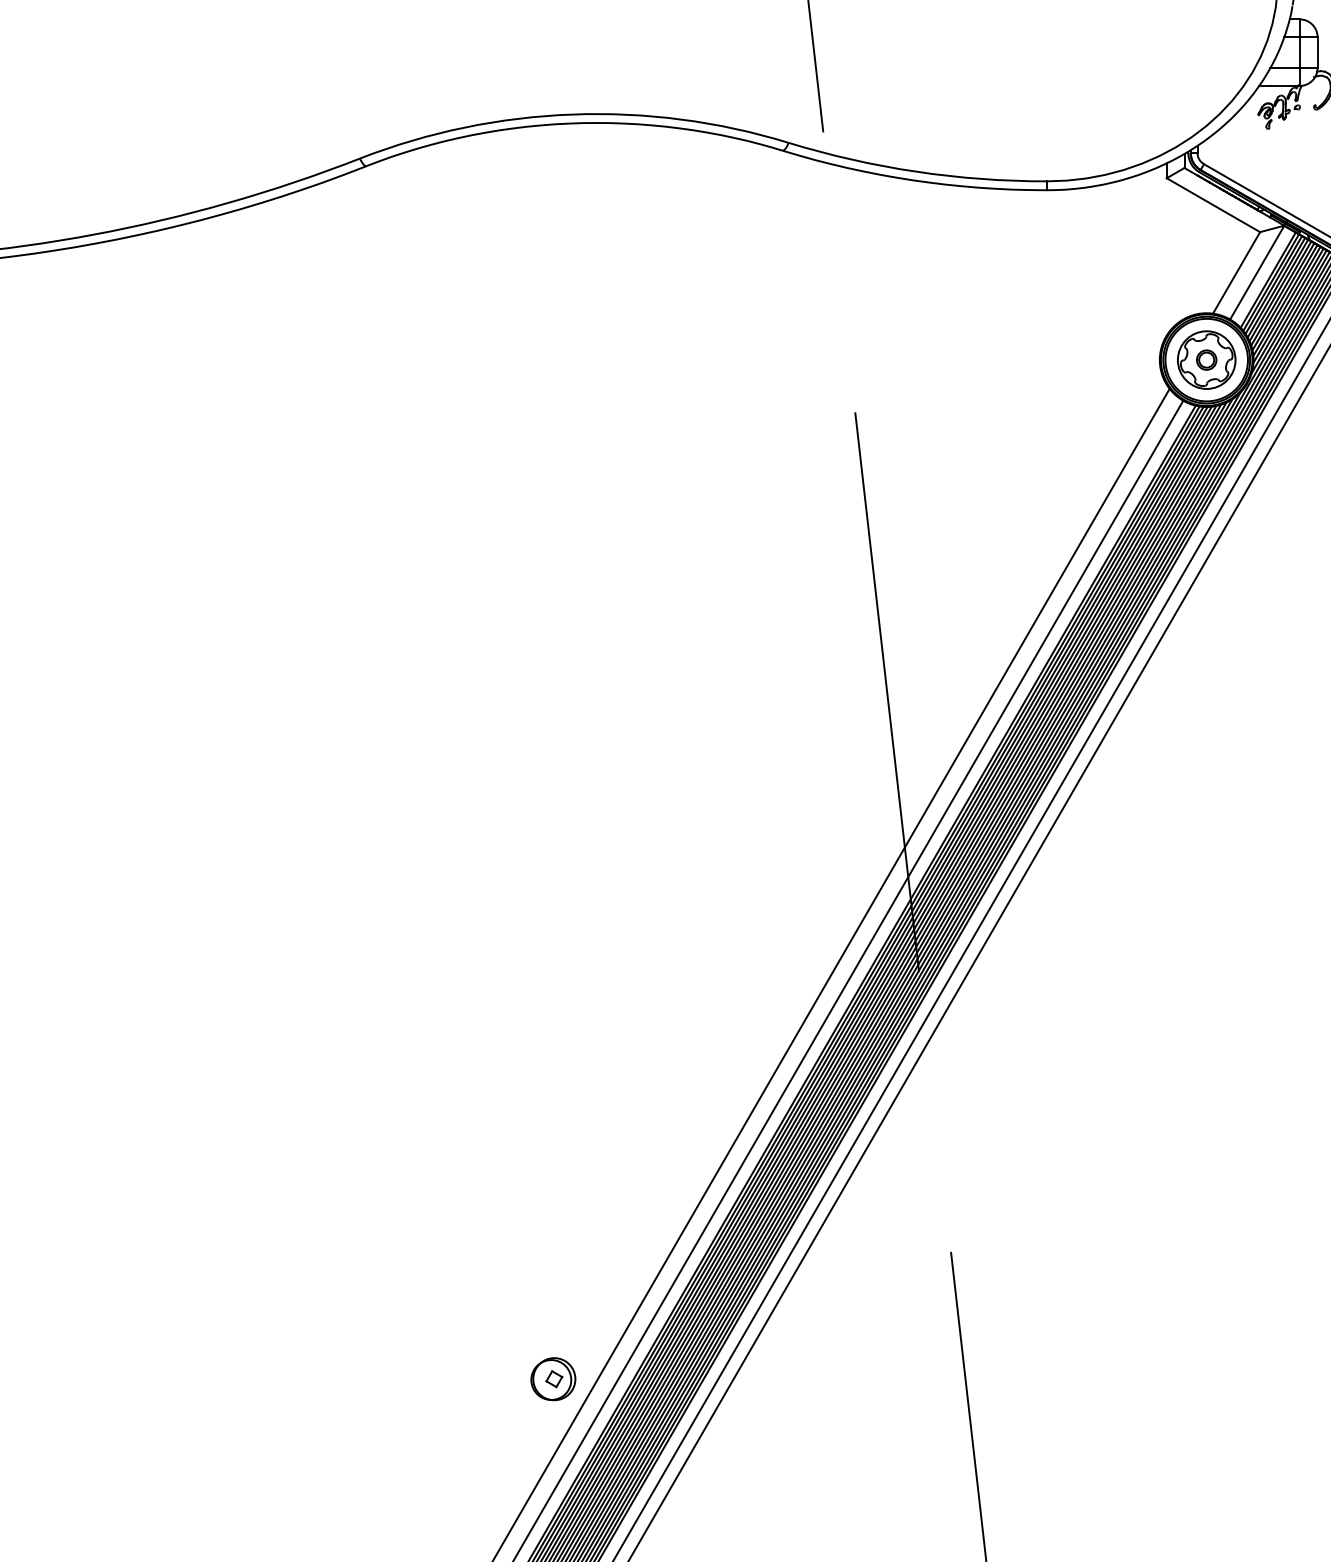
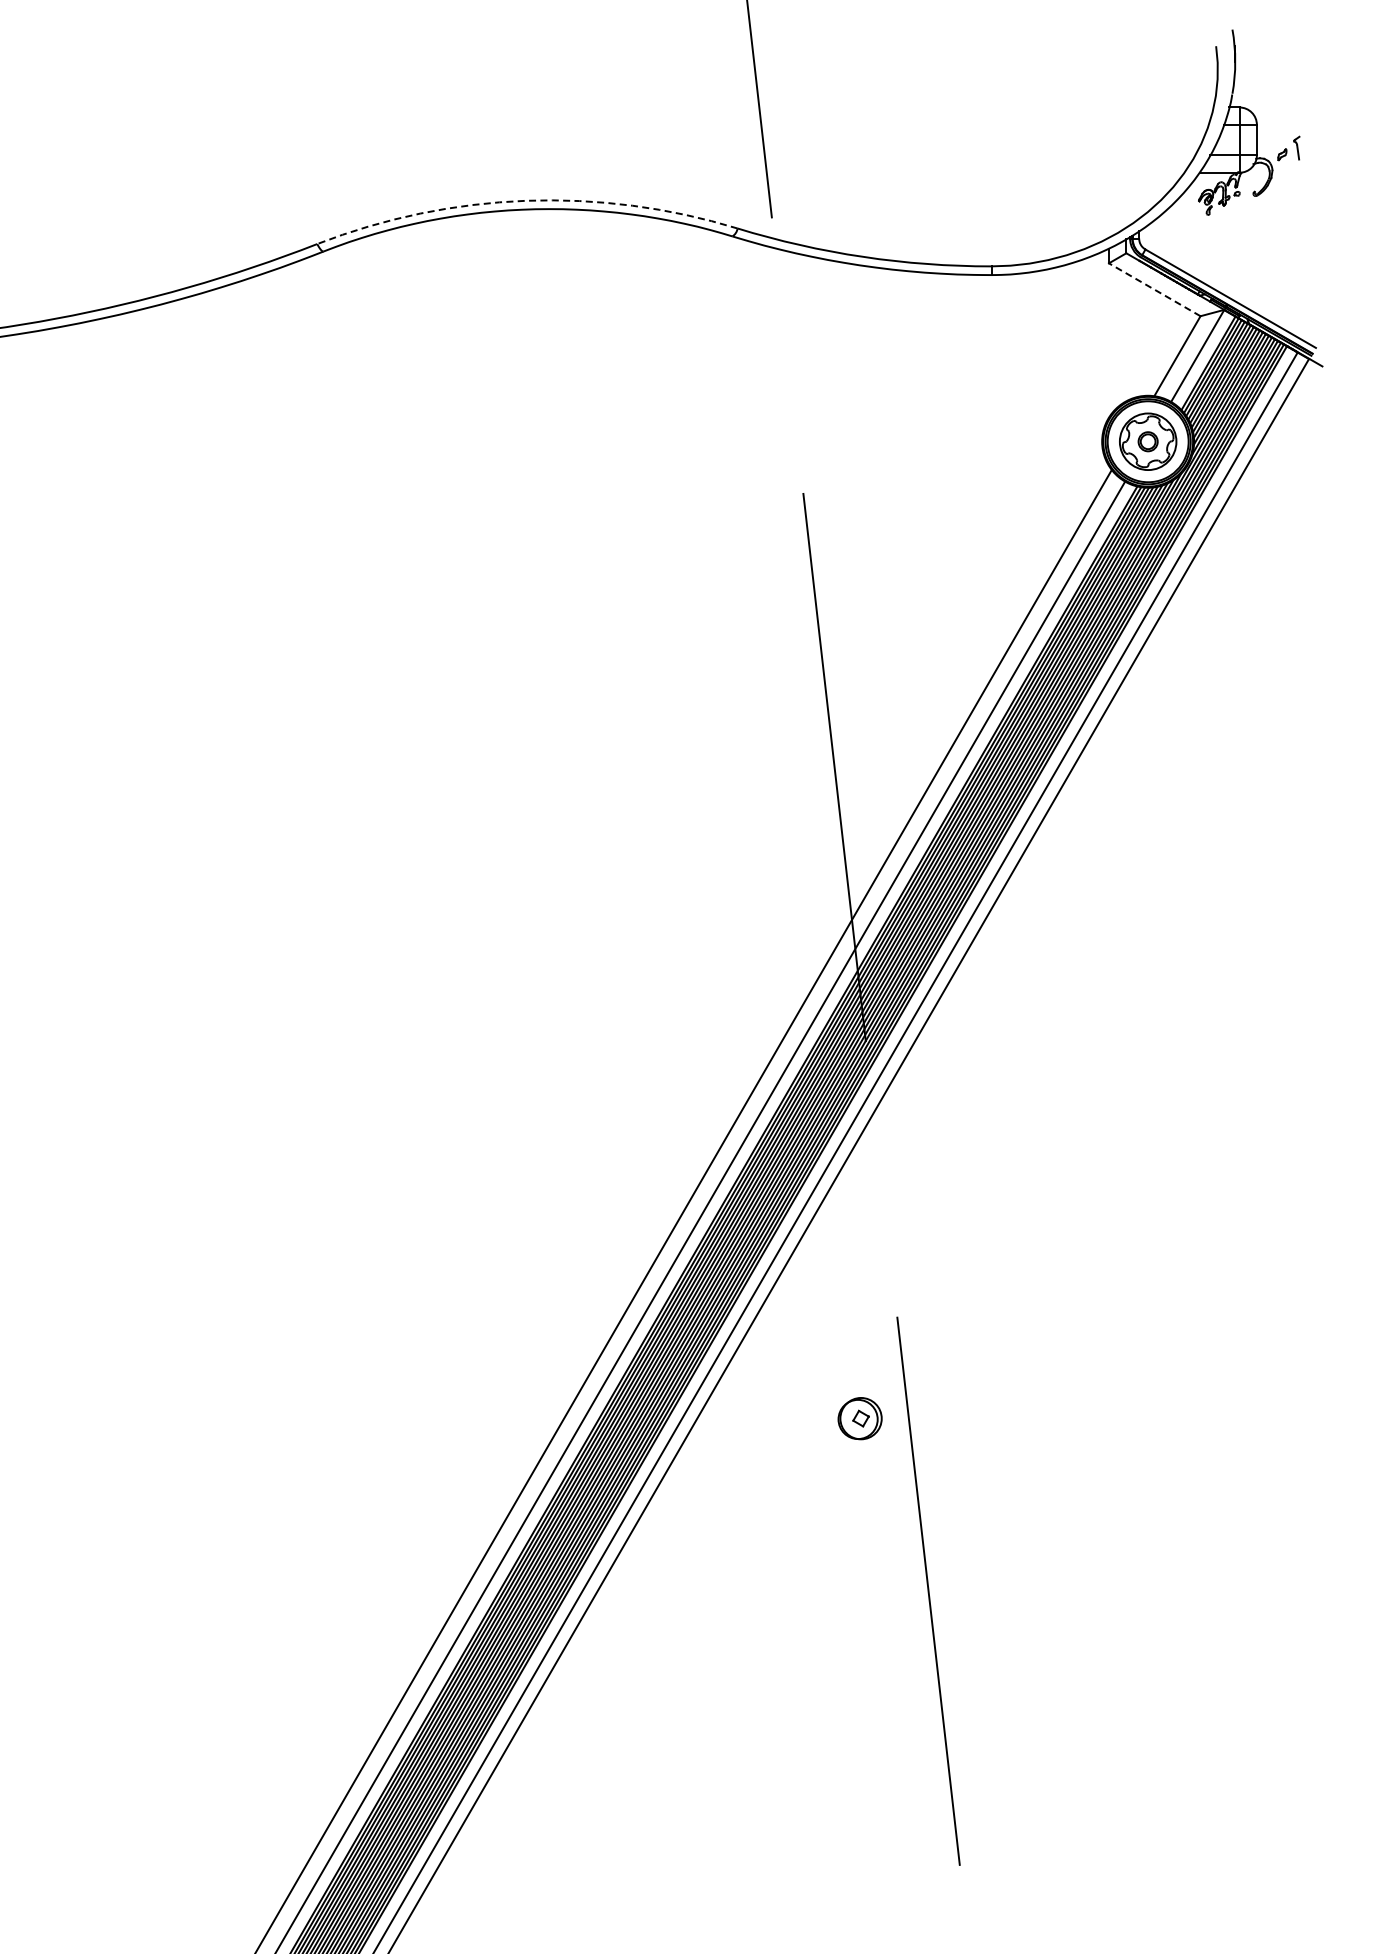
arc: (573, 114) -> (526, 200), solid -> dashed
line: (1213, 204) -> (1154, 289), solid -> dashed
part: (552, 1379) -> (859, 1418), moved

